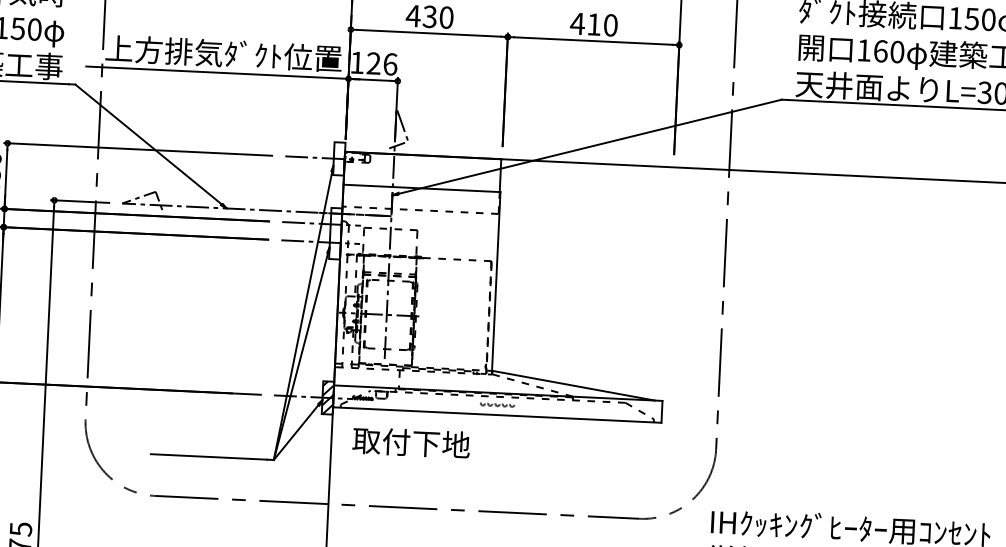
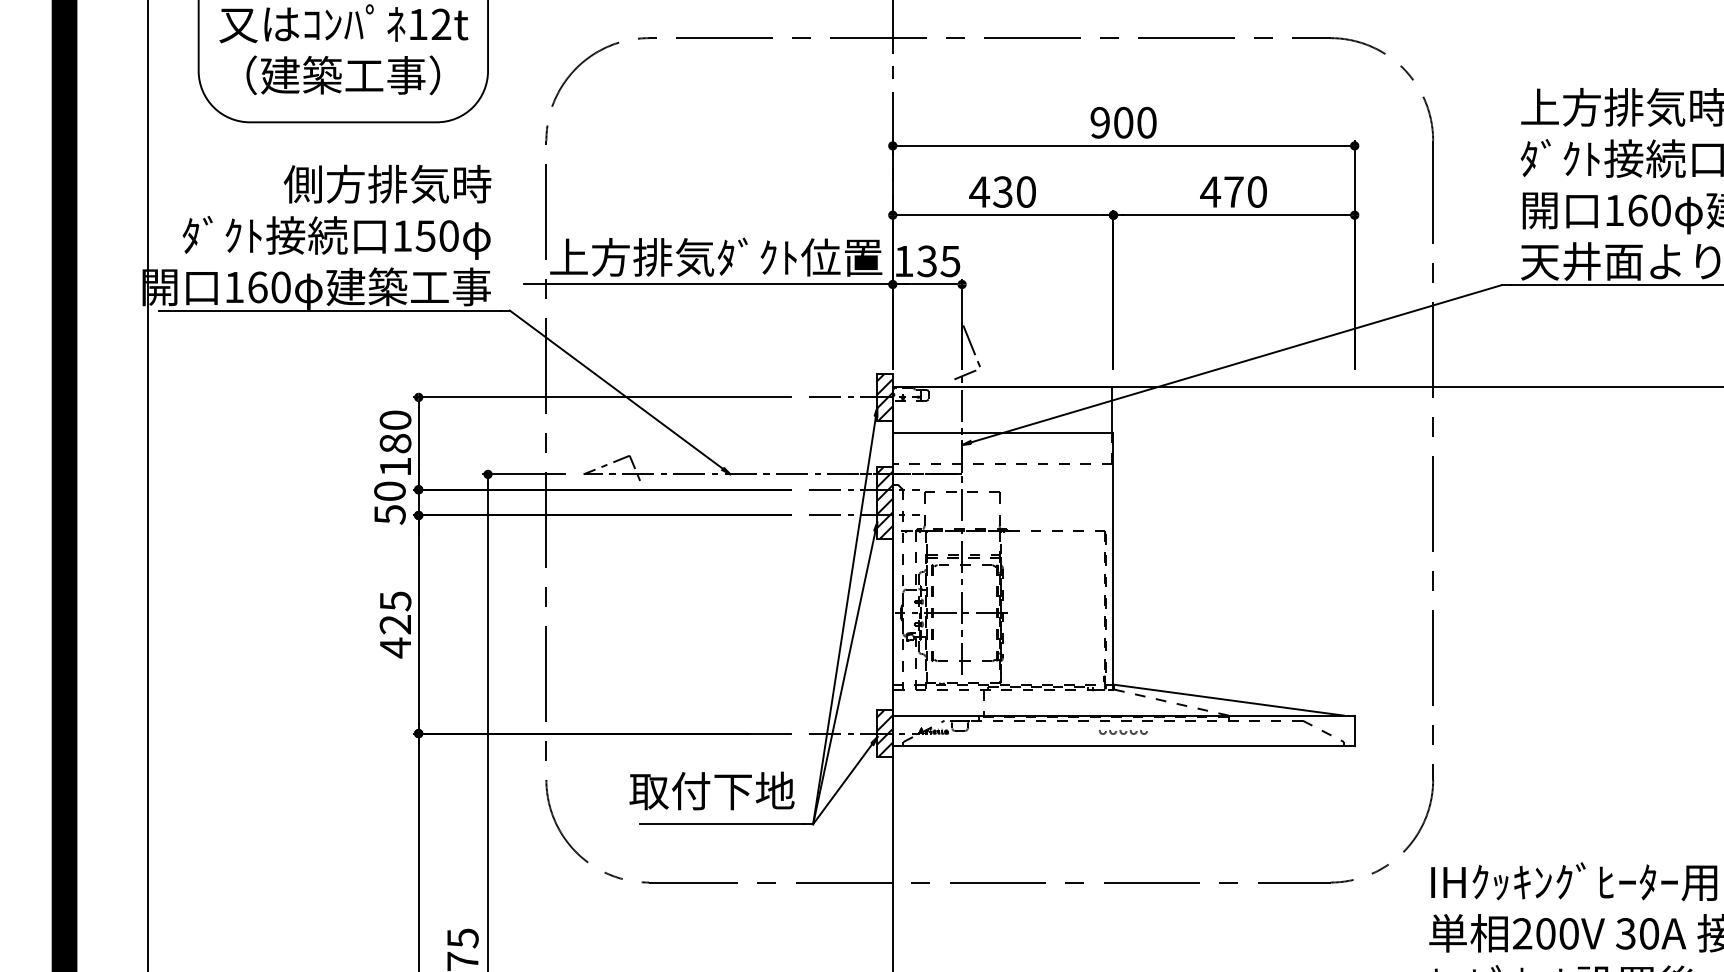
text: (593, 24) -> (1233, 191), 410 -> 470
text: (381, 64) -> (938, 261), 126 -> 135
hatch: (338, 158) -> (884, 397), added
hatch: (335, 233) -> (884, 502), added
text: (411, 442) -> (711, 790), moved

